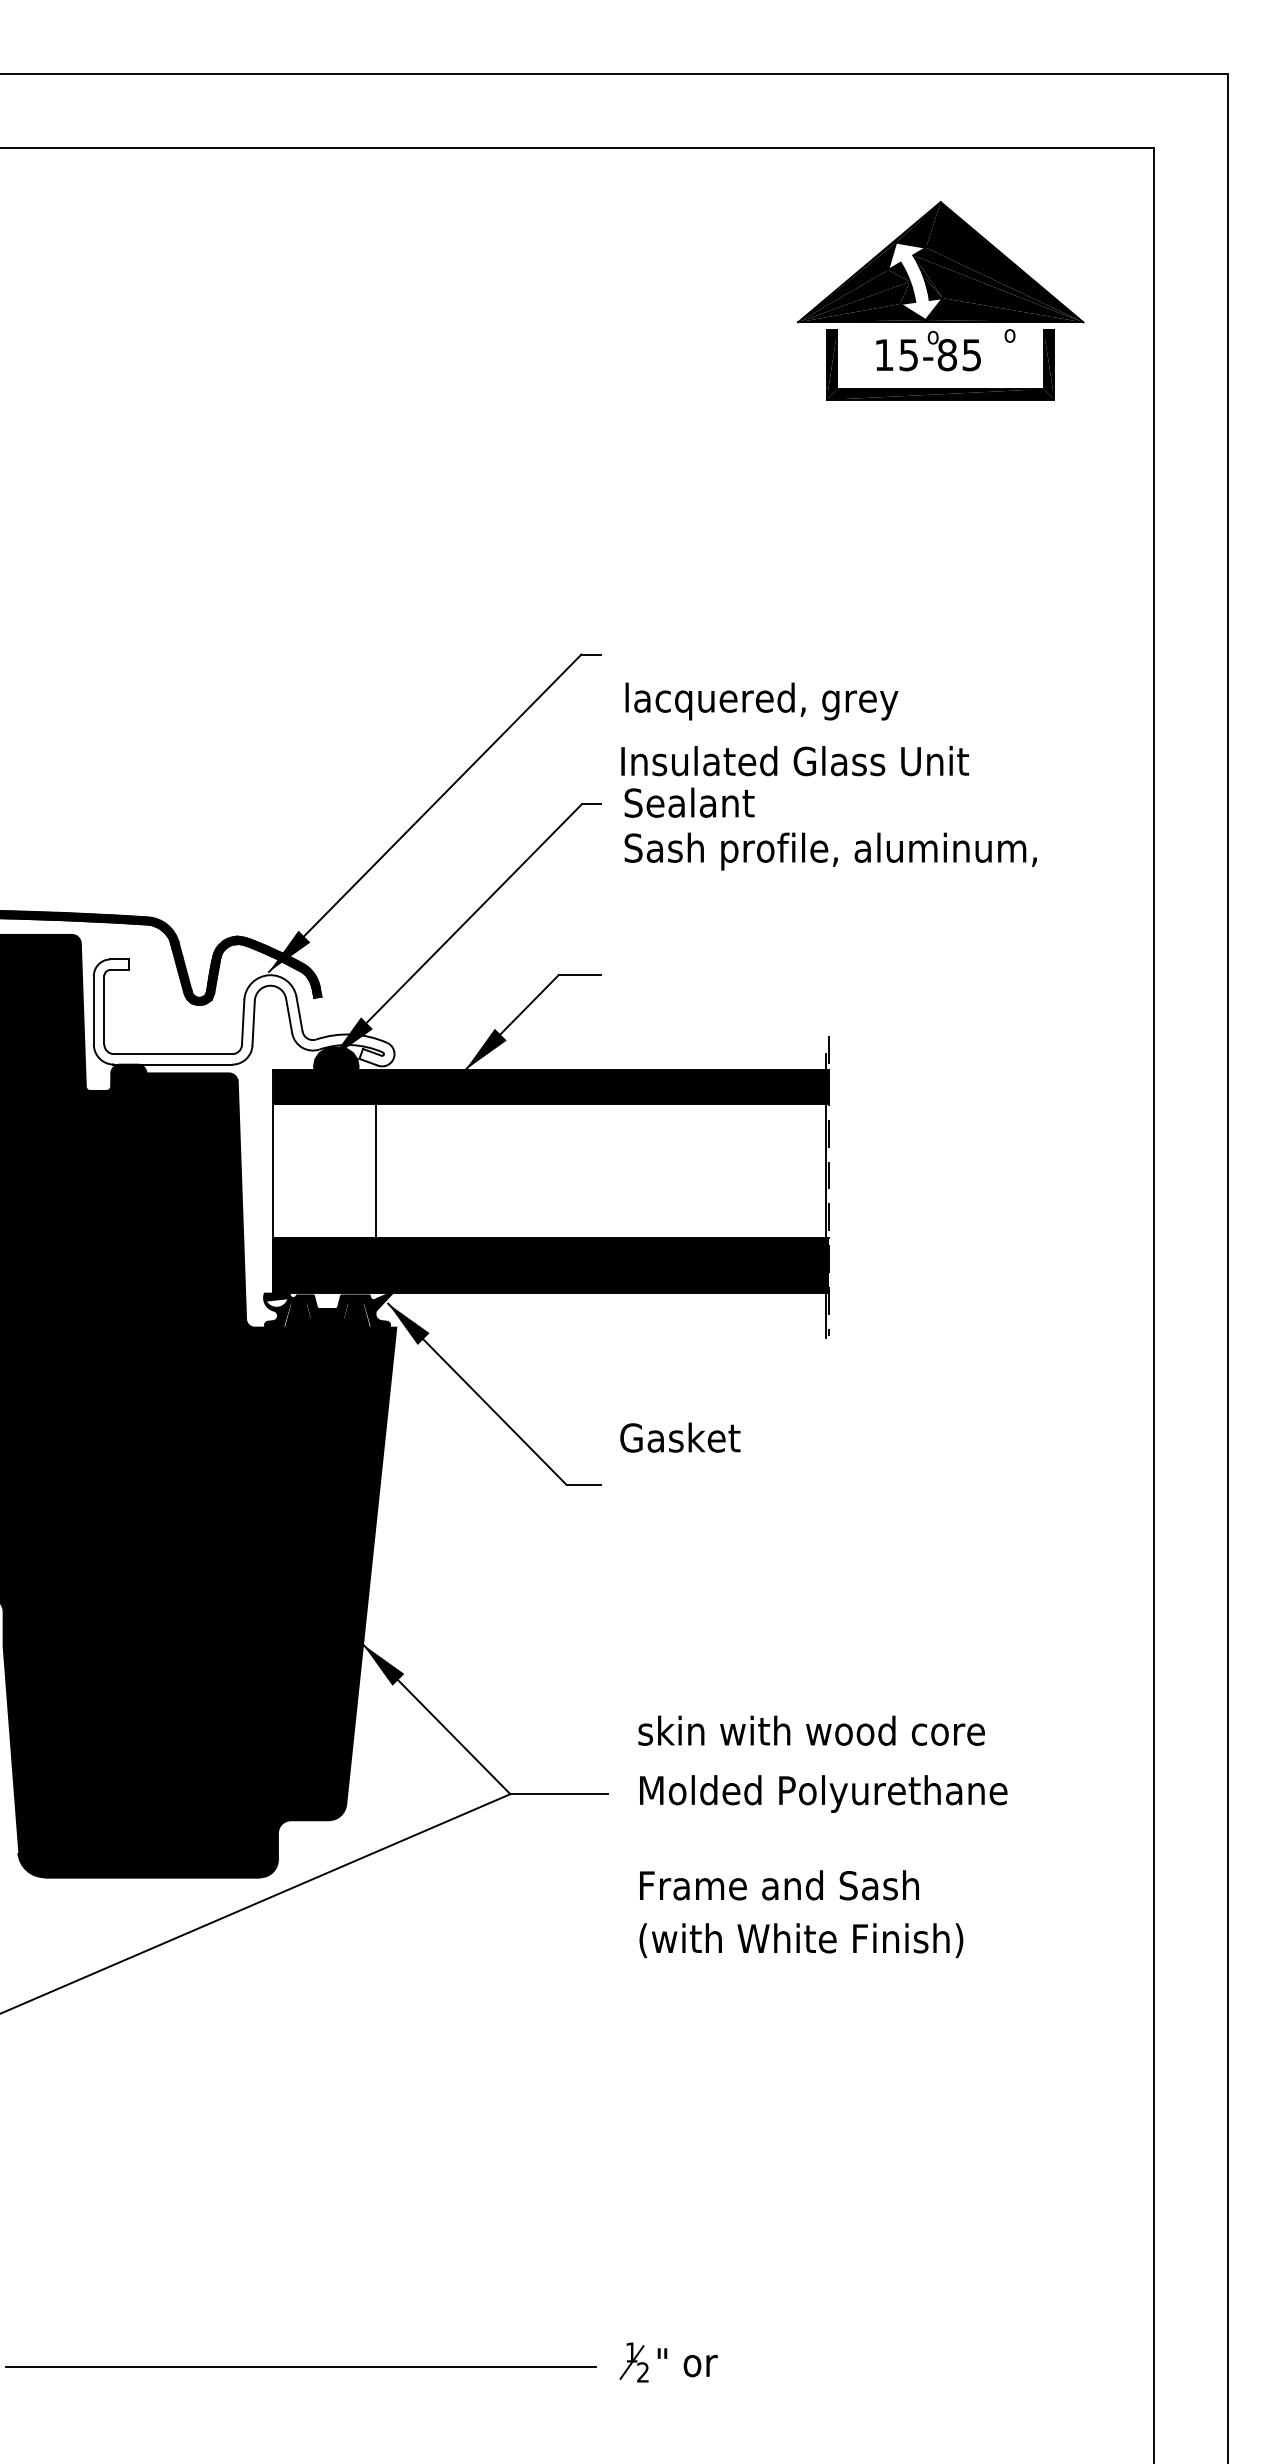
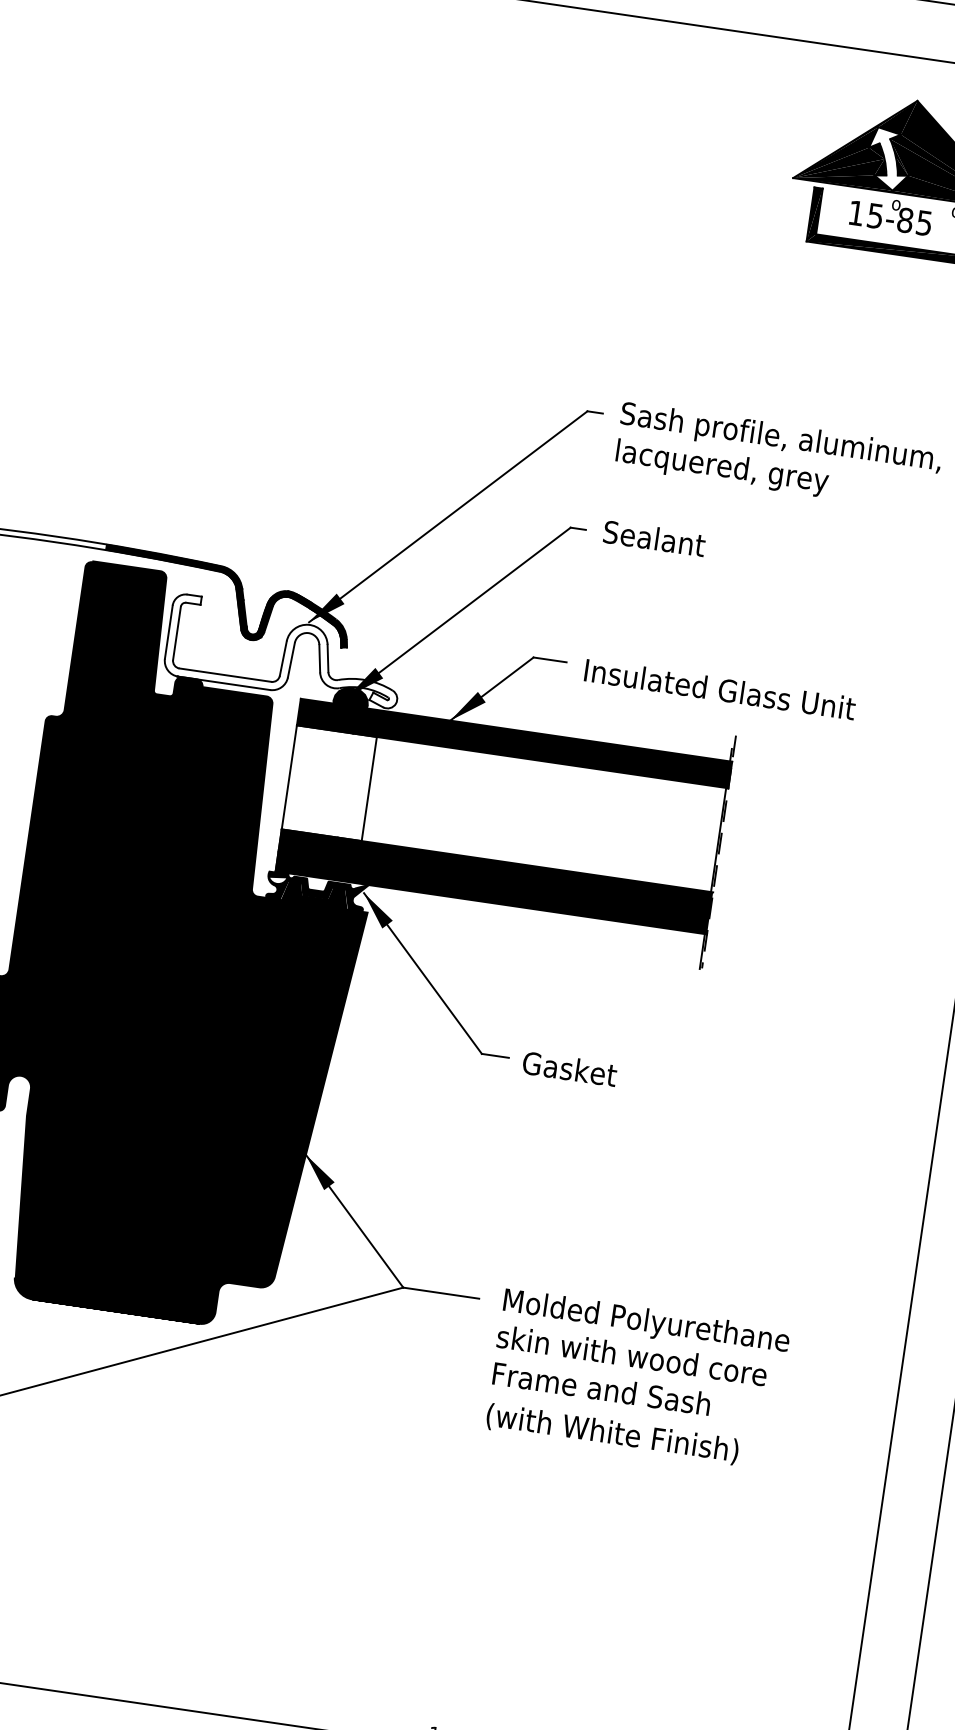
text: (794, 761) -> (719, 689), moved
text: (830, 851) -> (780, 438), moved
text: (680, 1437) -> (570, 1068), moved
text: (811, 1730) -> (632, 1355), moved

